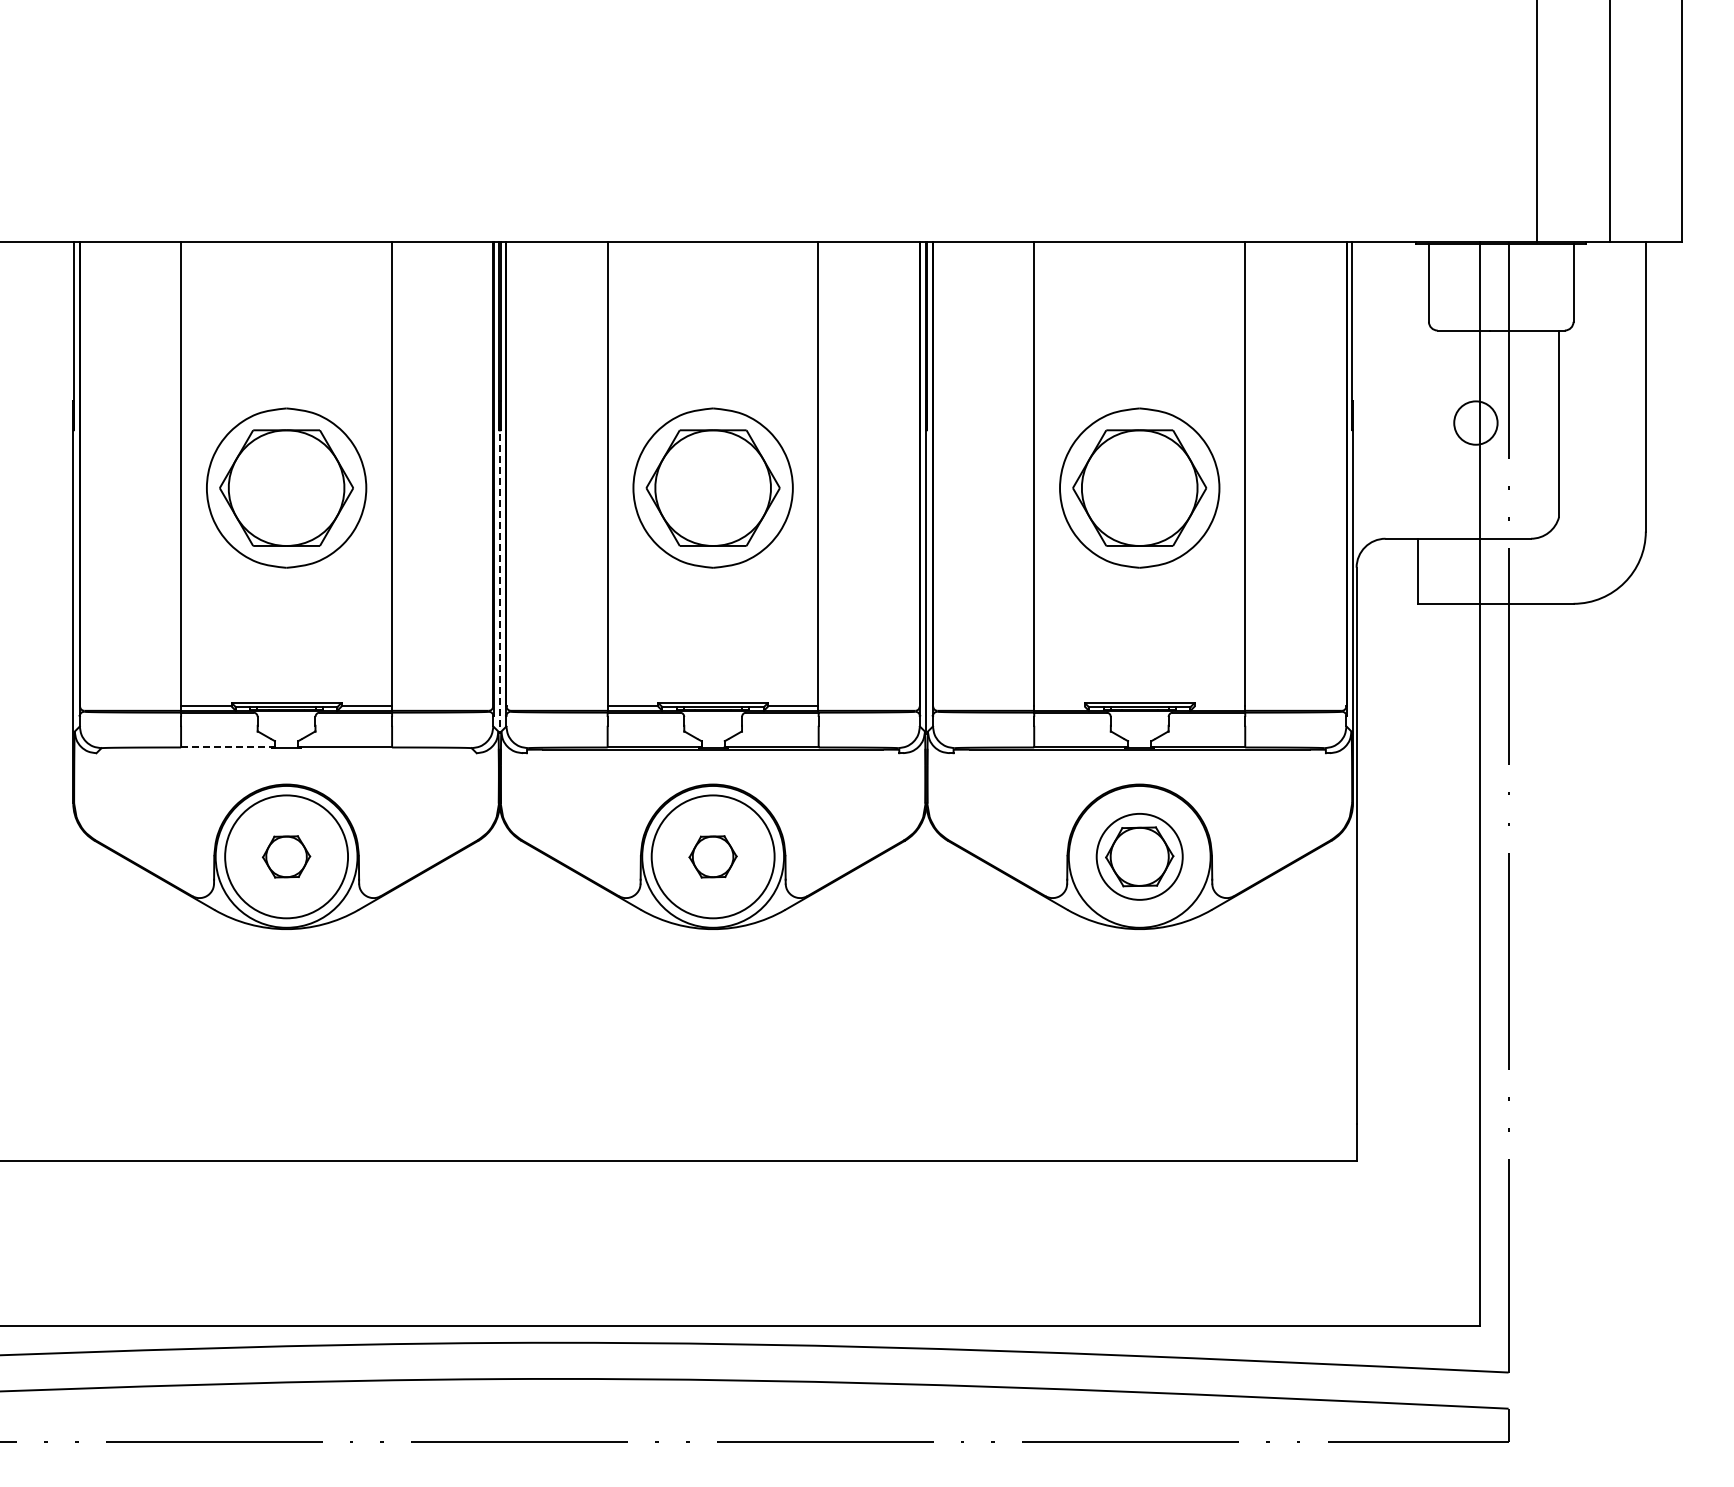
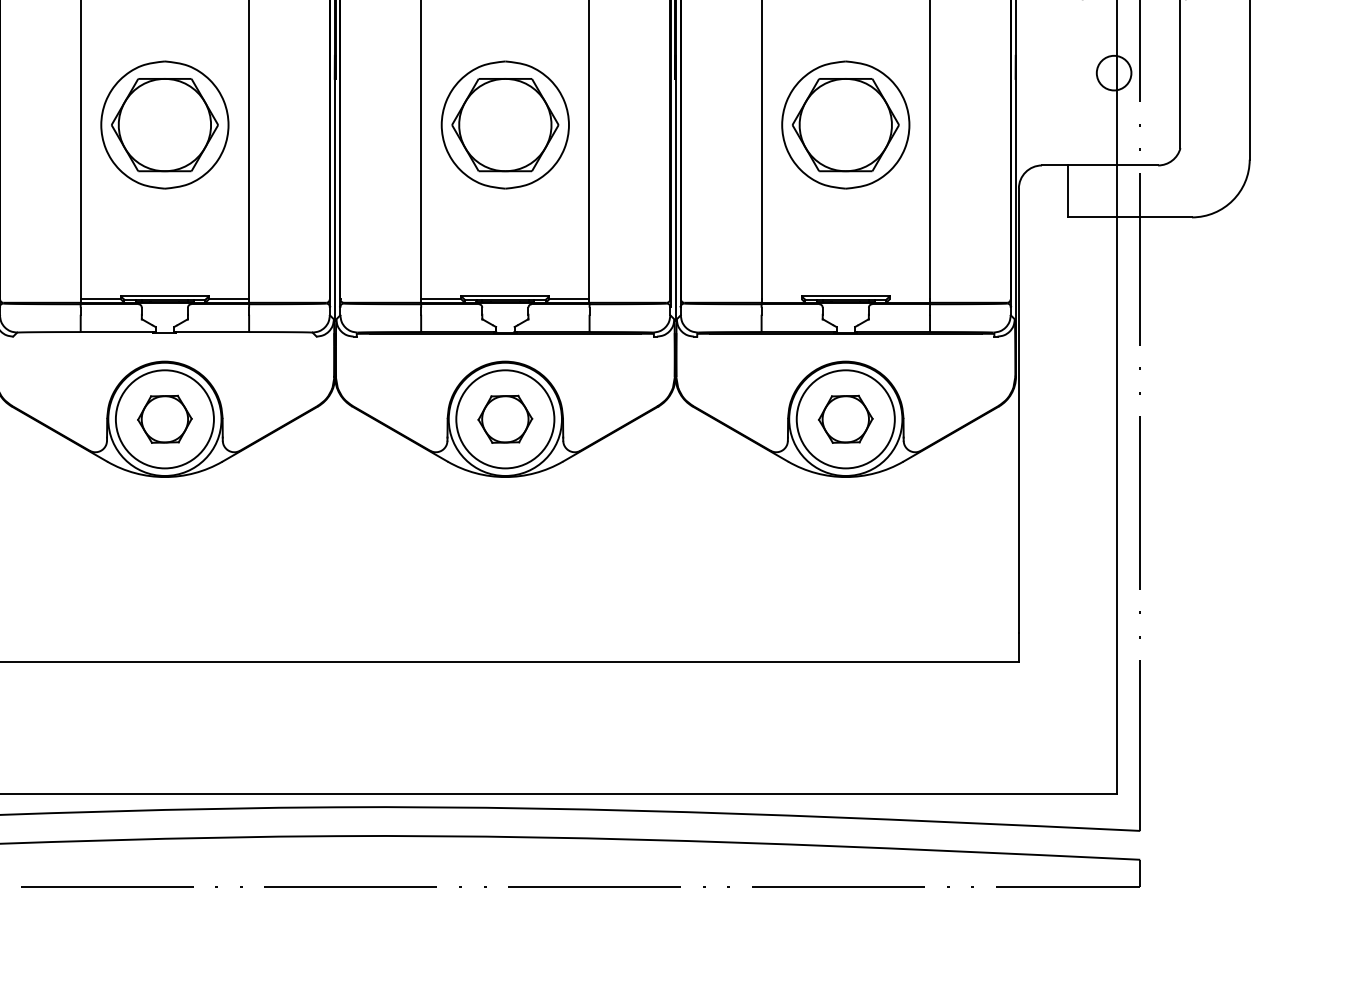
line: (499, 568) -> (334, 189), dashed -> solid
line: (228, 747) -> (118, 332), dashed -> solid
part: (286, 856) -> (164, 419), size x1.43
part: (712, 856) -> (504, 419), size x1.43
circle: (1139, 856) -> (845, 419), size x1.43

